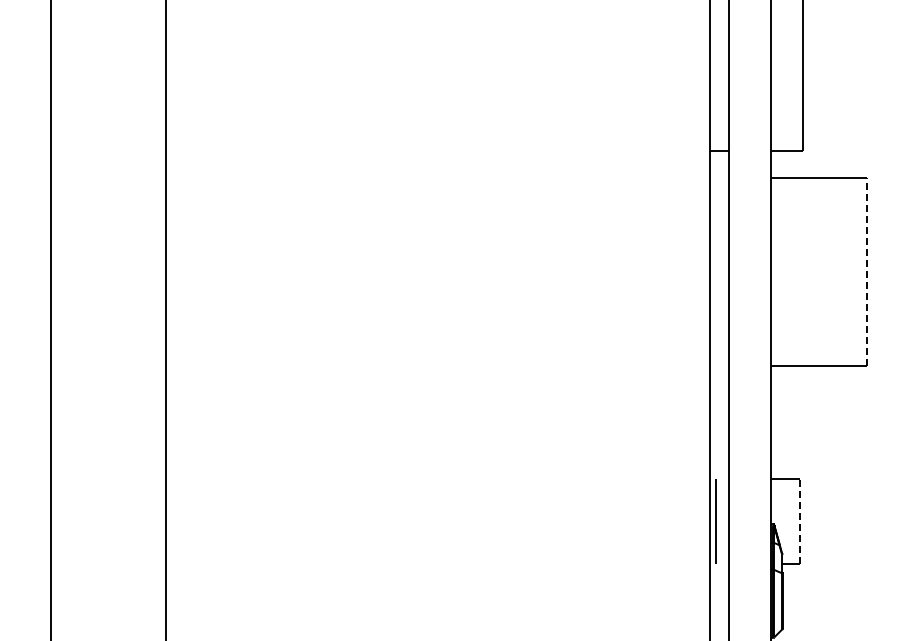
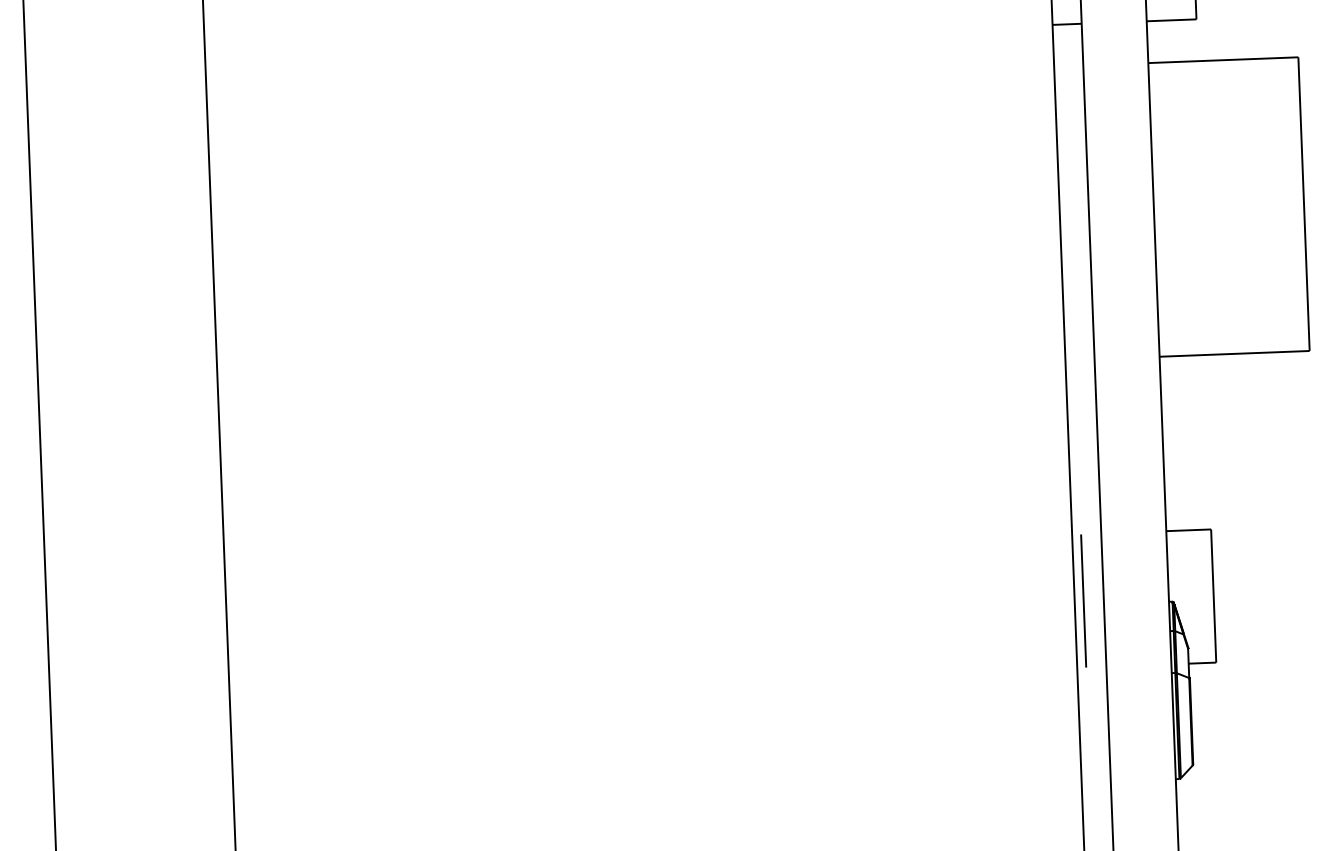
line: (867, 271) -> (1304, 203), dashed -> solid
line: (799, 521) -> (1213, 596), dashed -> solid

